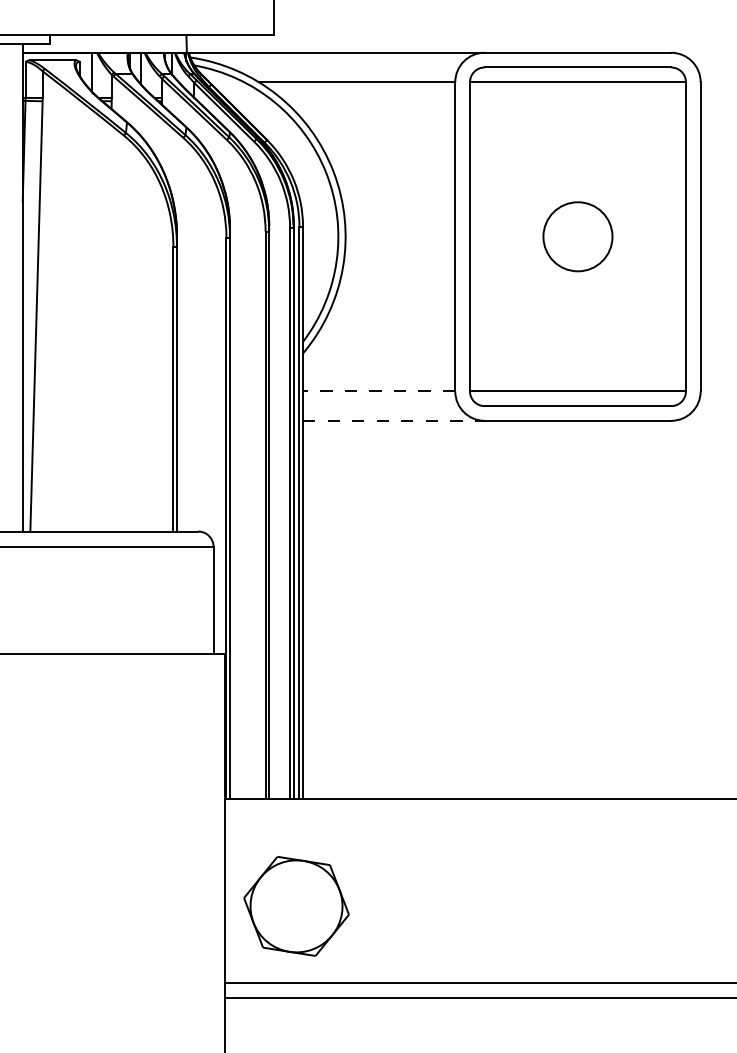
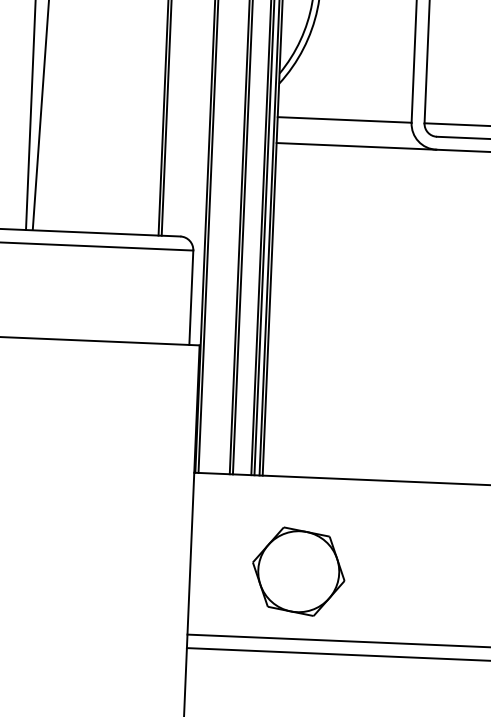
line: (378, 391) -> (344, 120), dashed -> solid
line: (393, 420) -> (356, 146), dashed -> solid
part: (296, 906) -> (298, 571), moved

